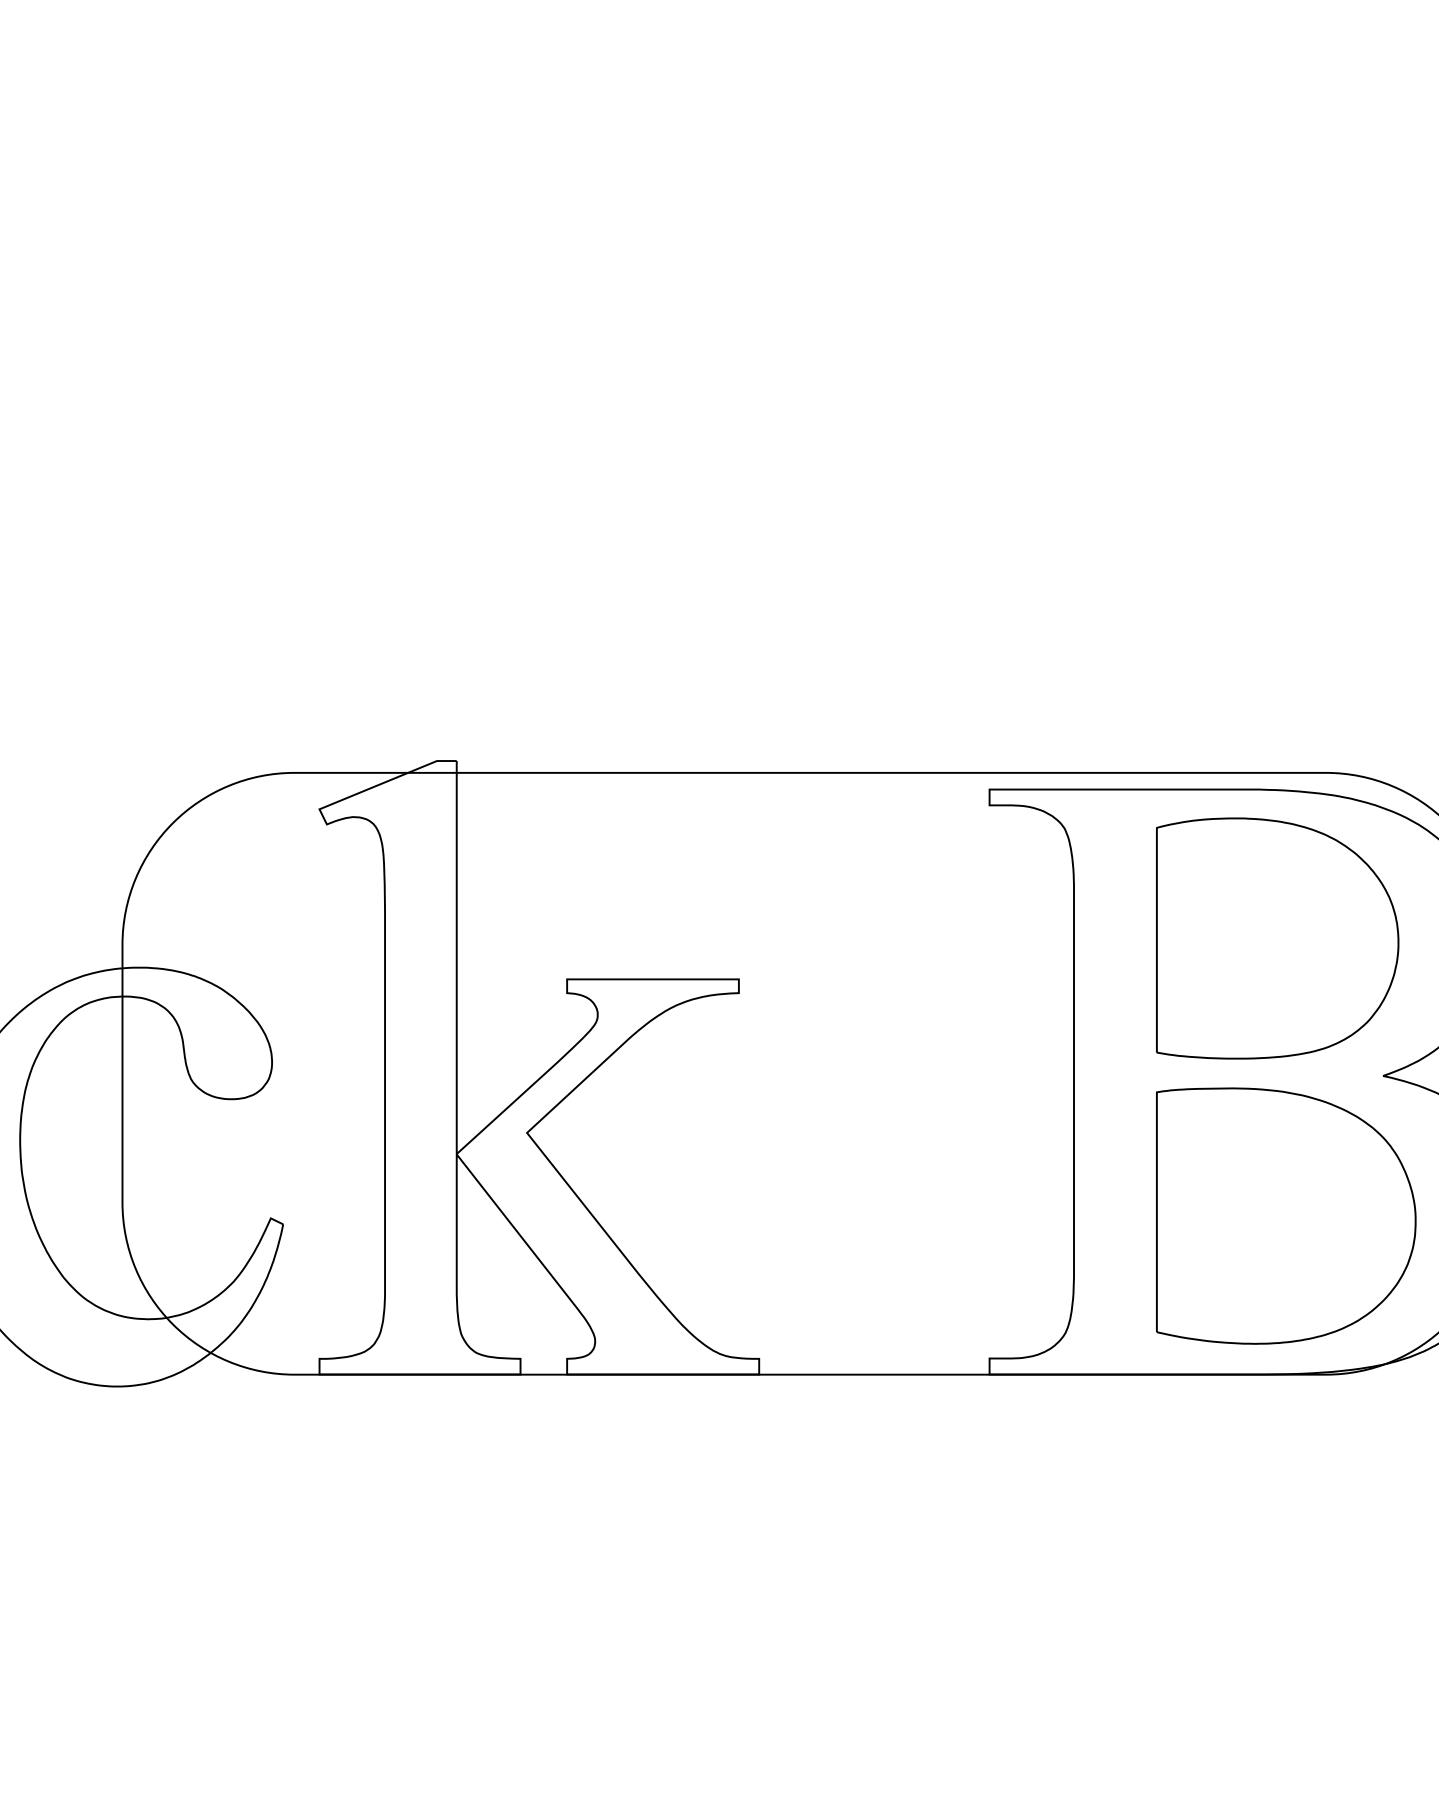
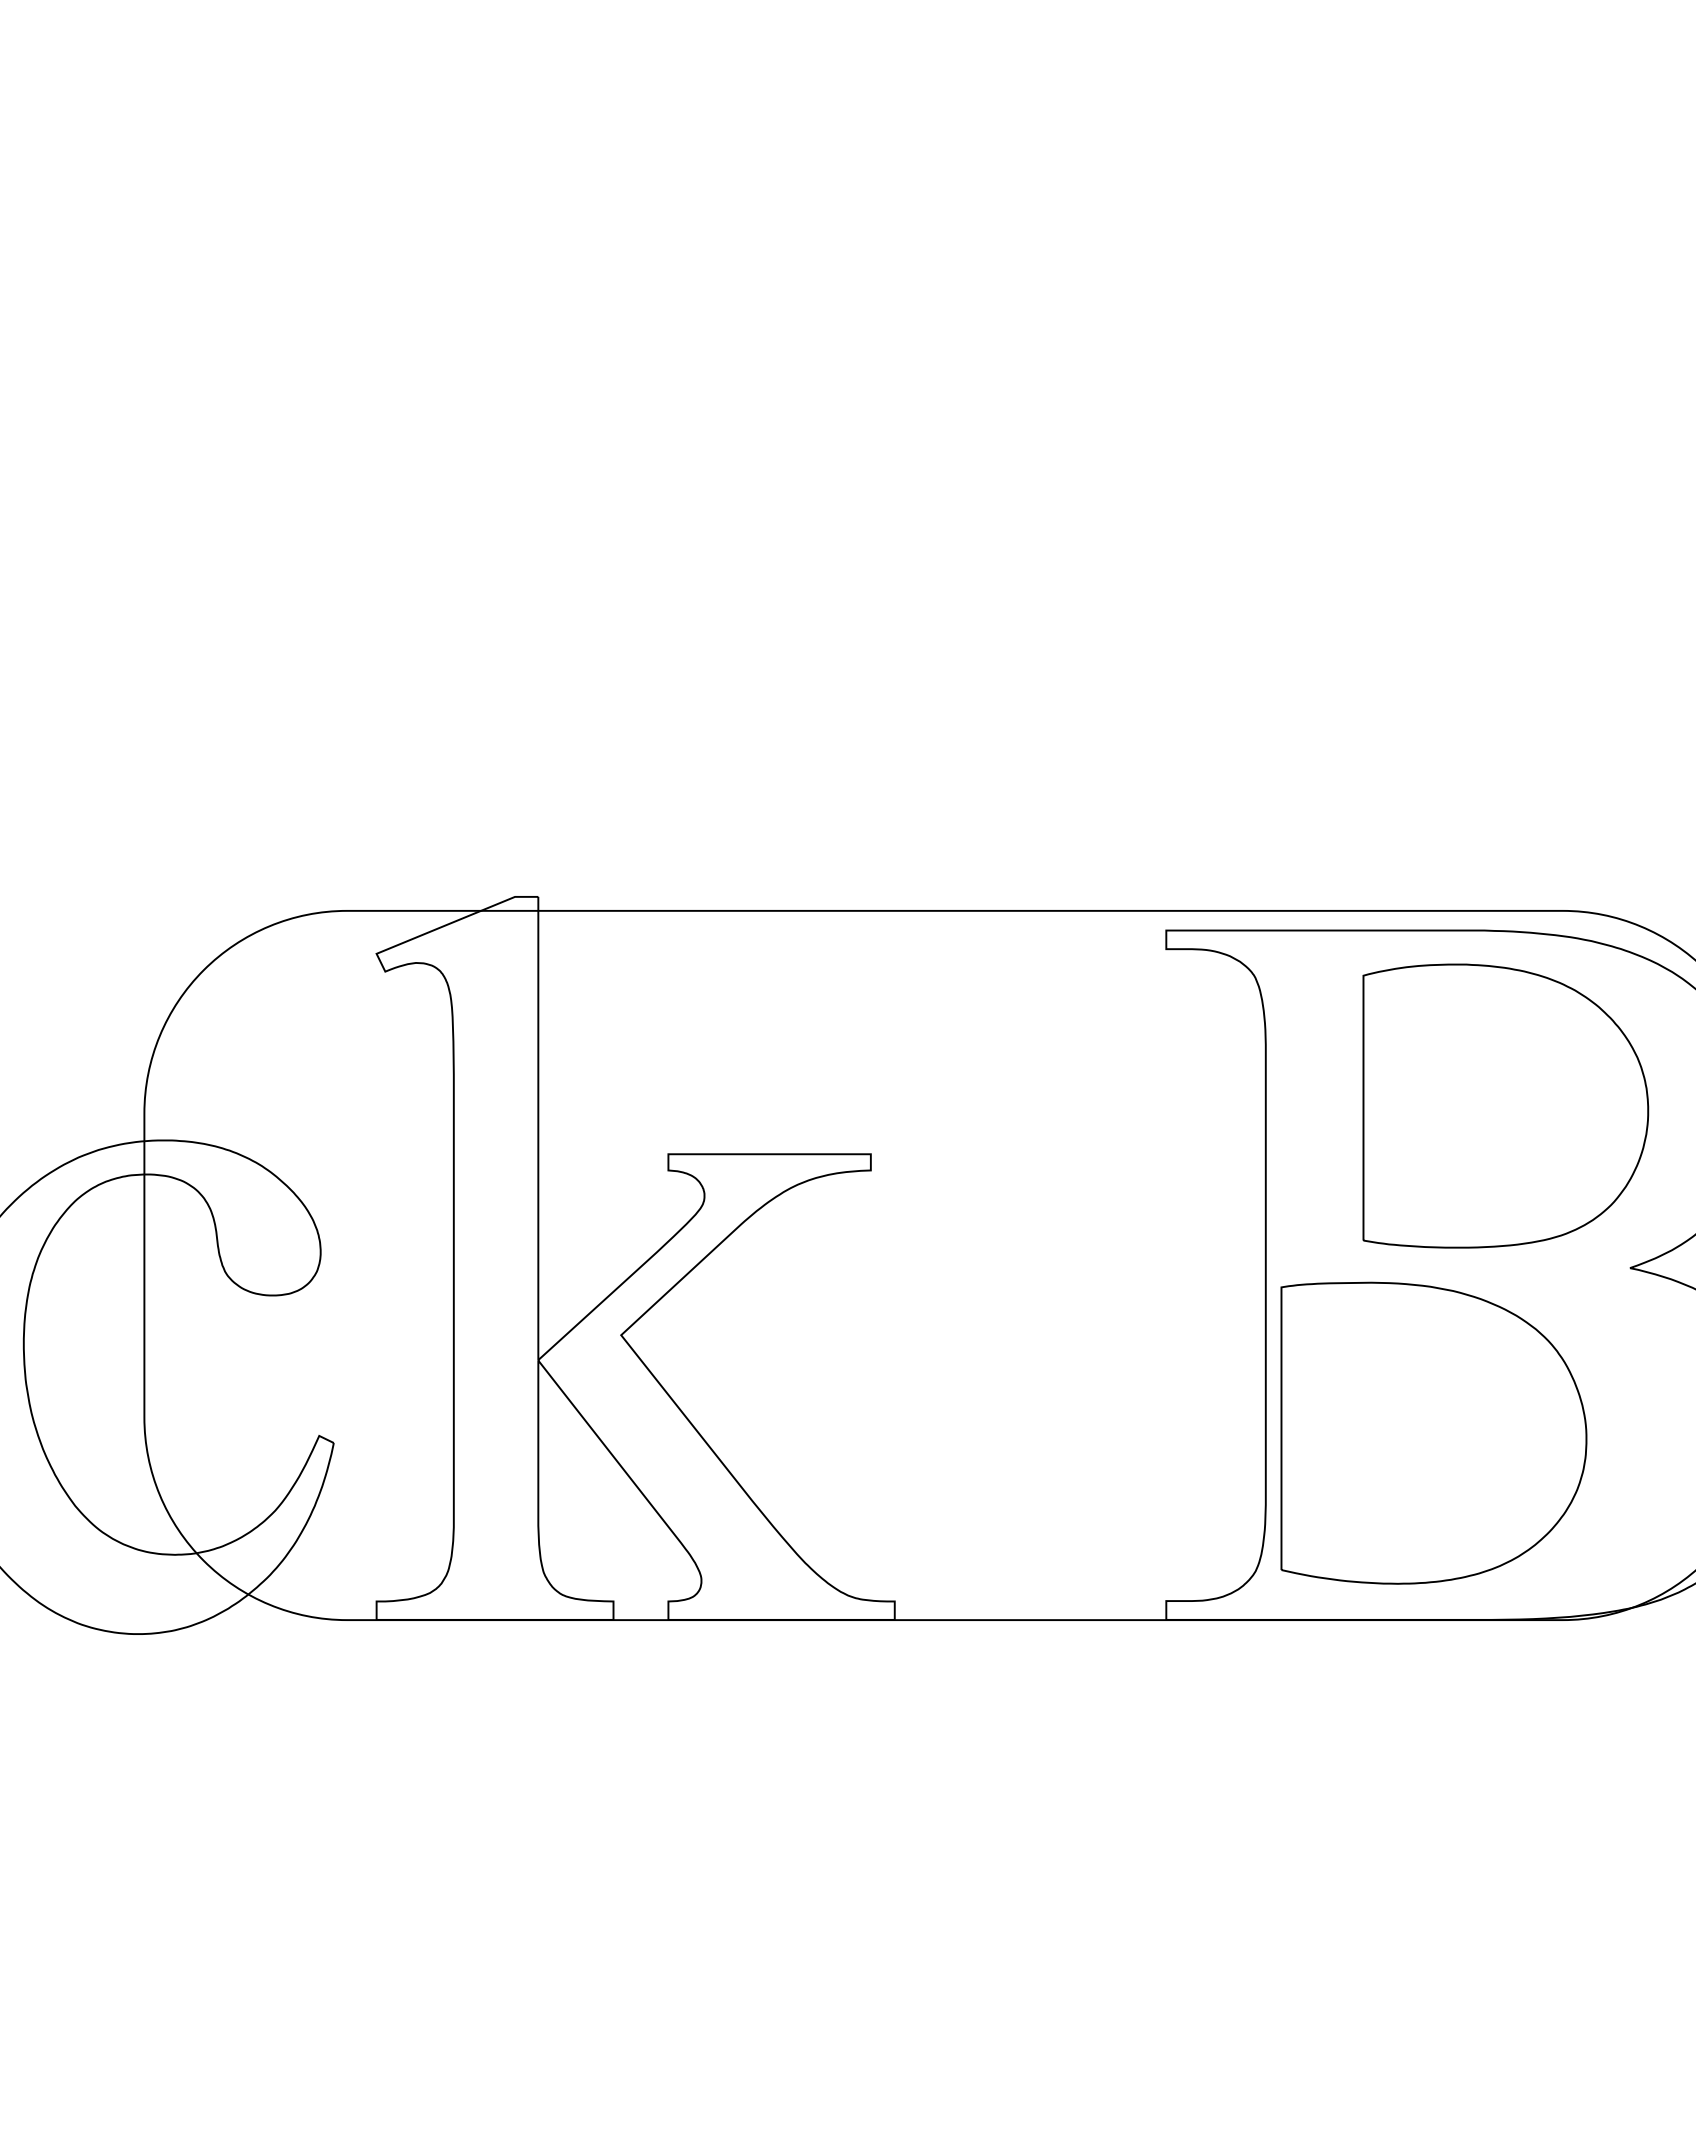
part: (1285, 1215) -> (1433, 1432), moved

